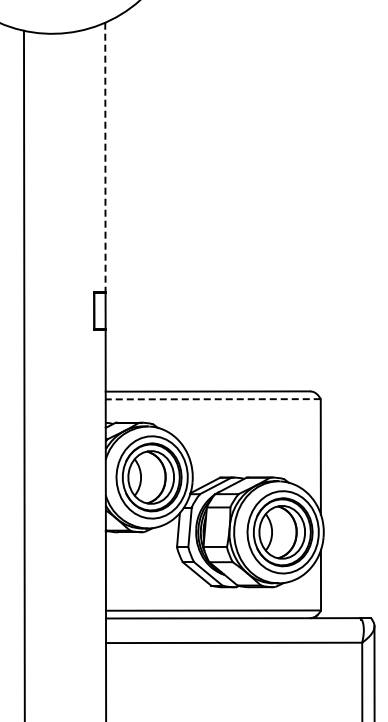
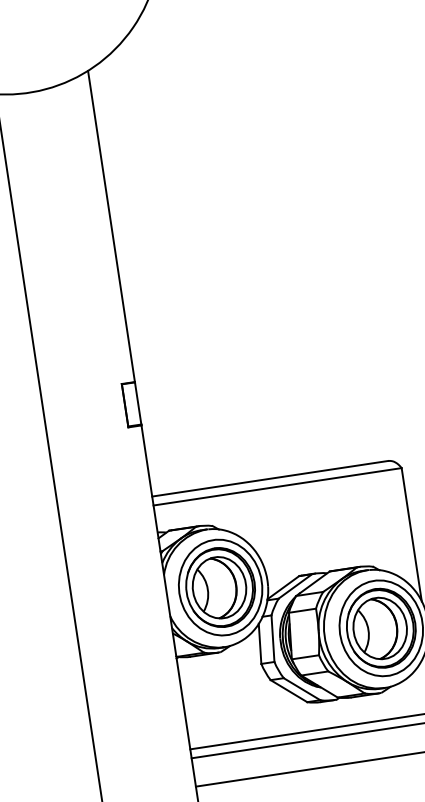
line: (105, 157) -> (111, 226), dashed -> solid
line: (213, 399) -> (277, 487), dashed -> solid

